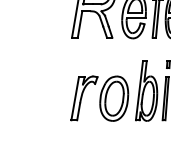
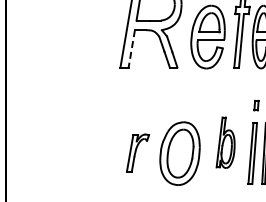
line: (79, 24) -> (131, 48), solid -> dashed
part: (146, 90) -> (225, 142), size x0.6
part: (84, 97) -> (137, 152), size x0.6

